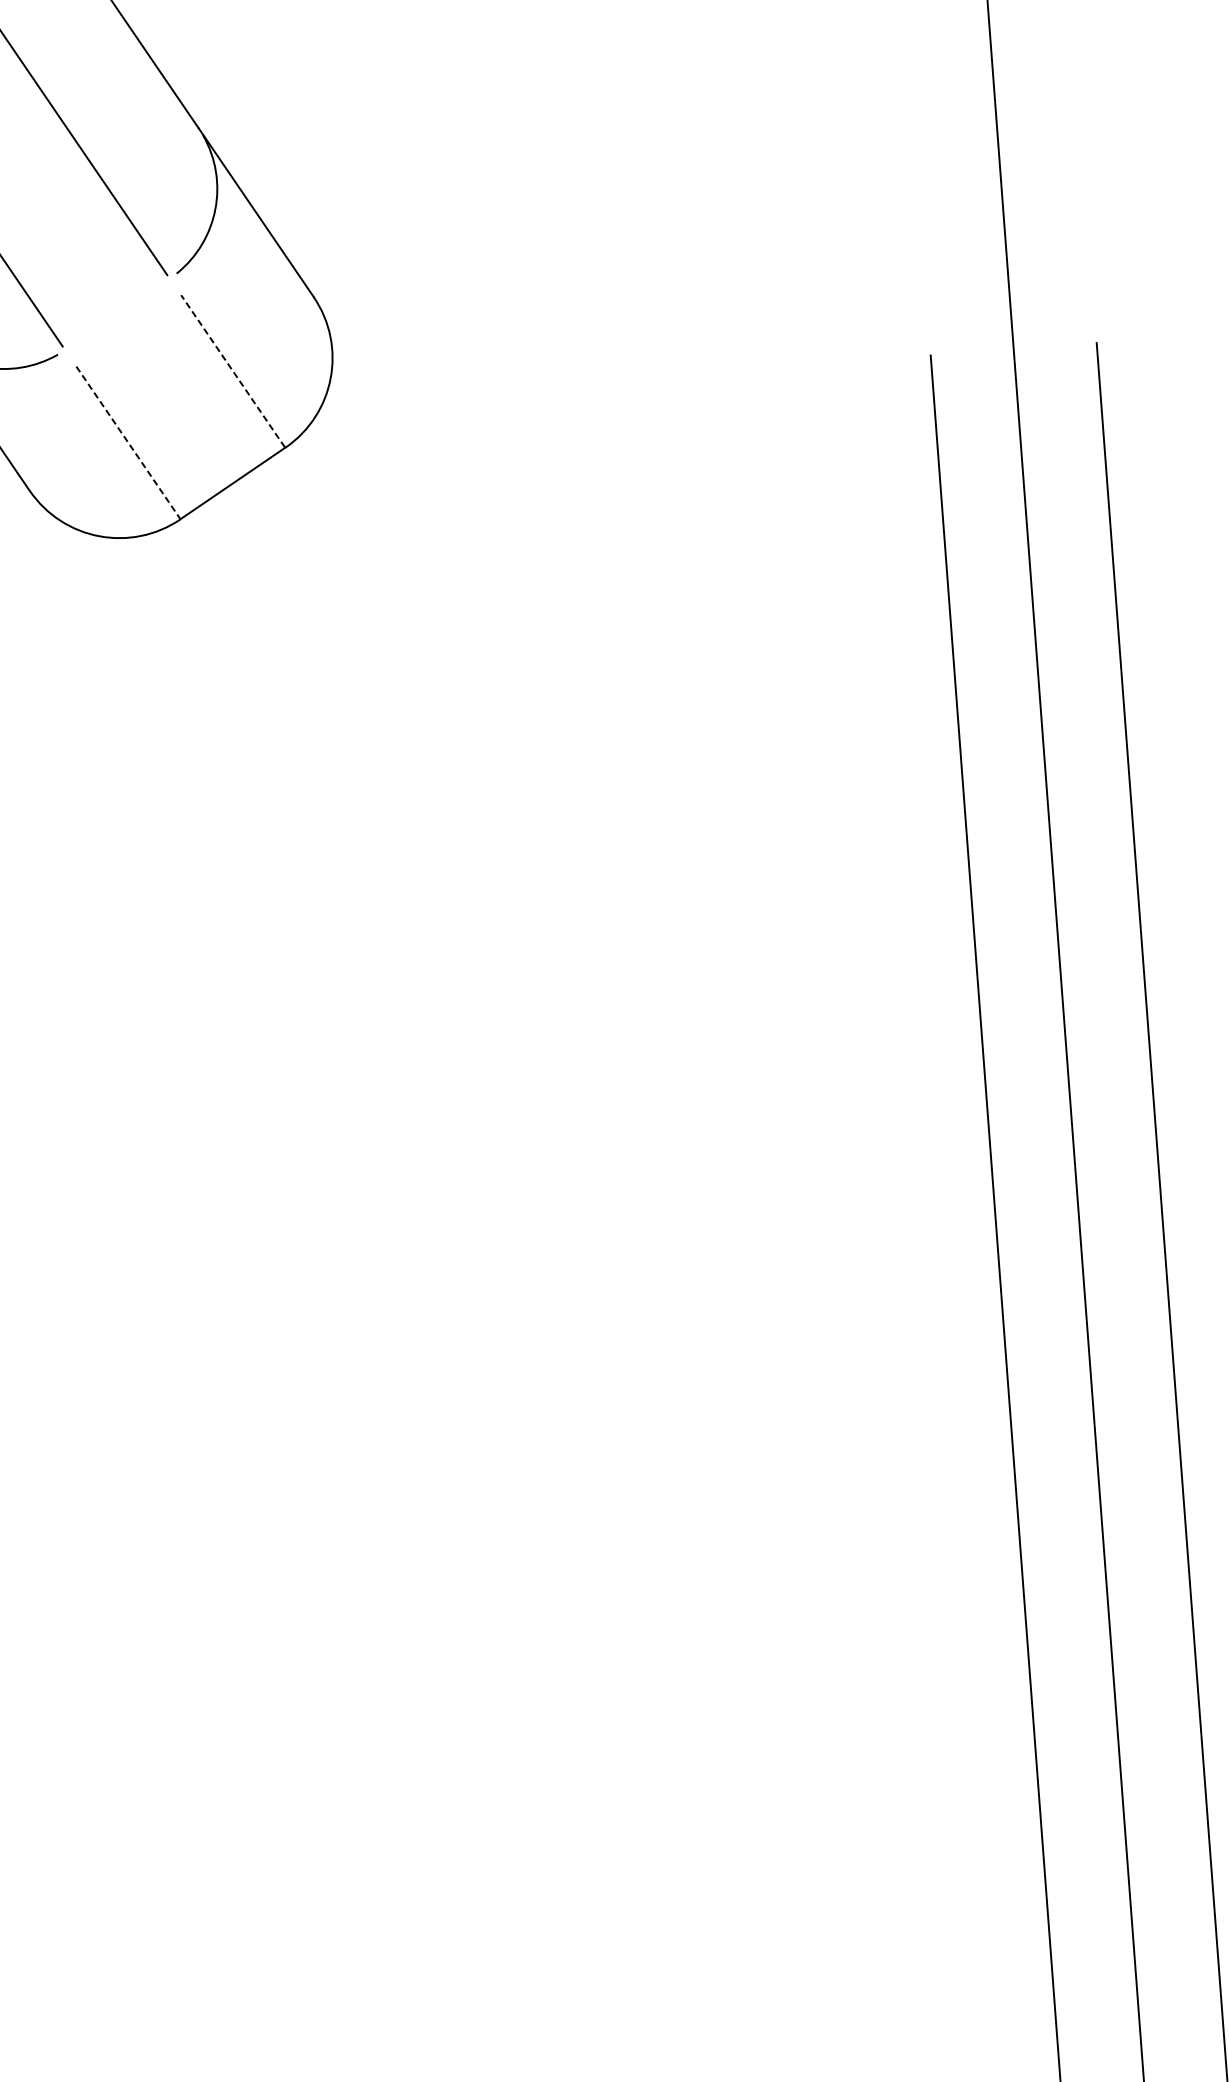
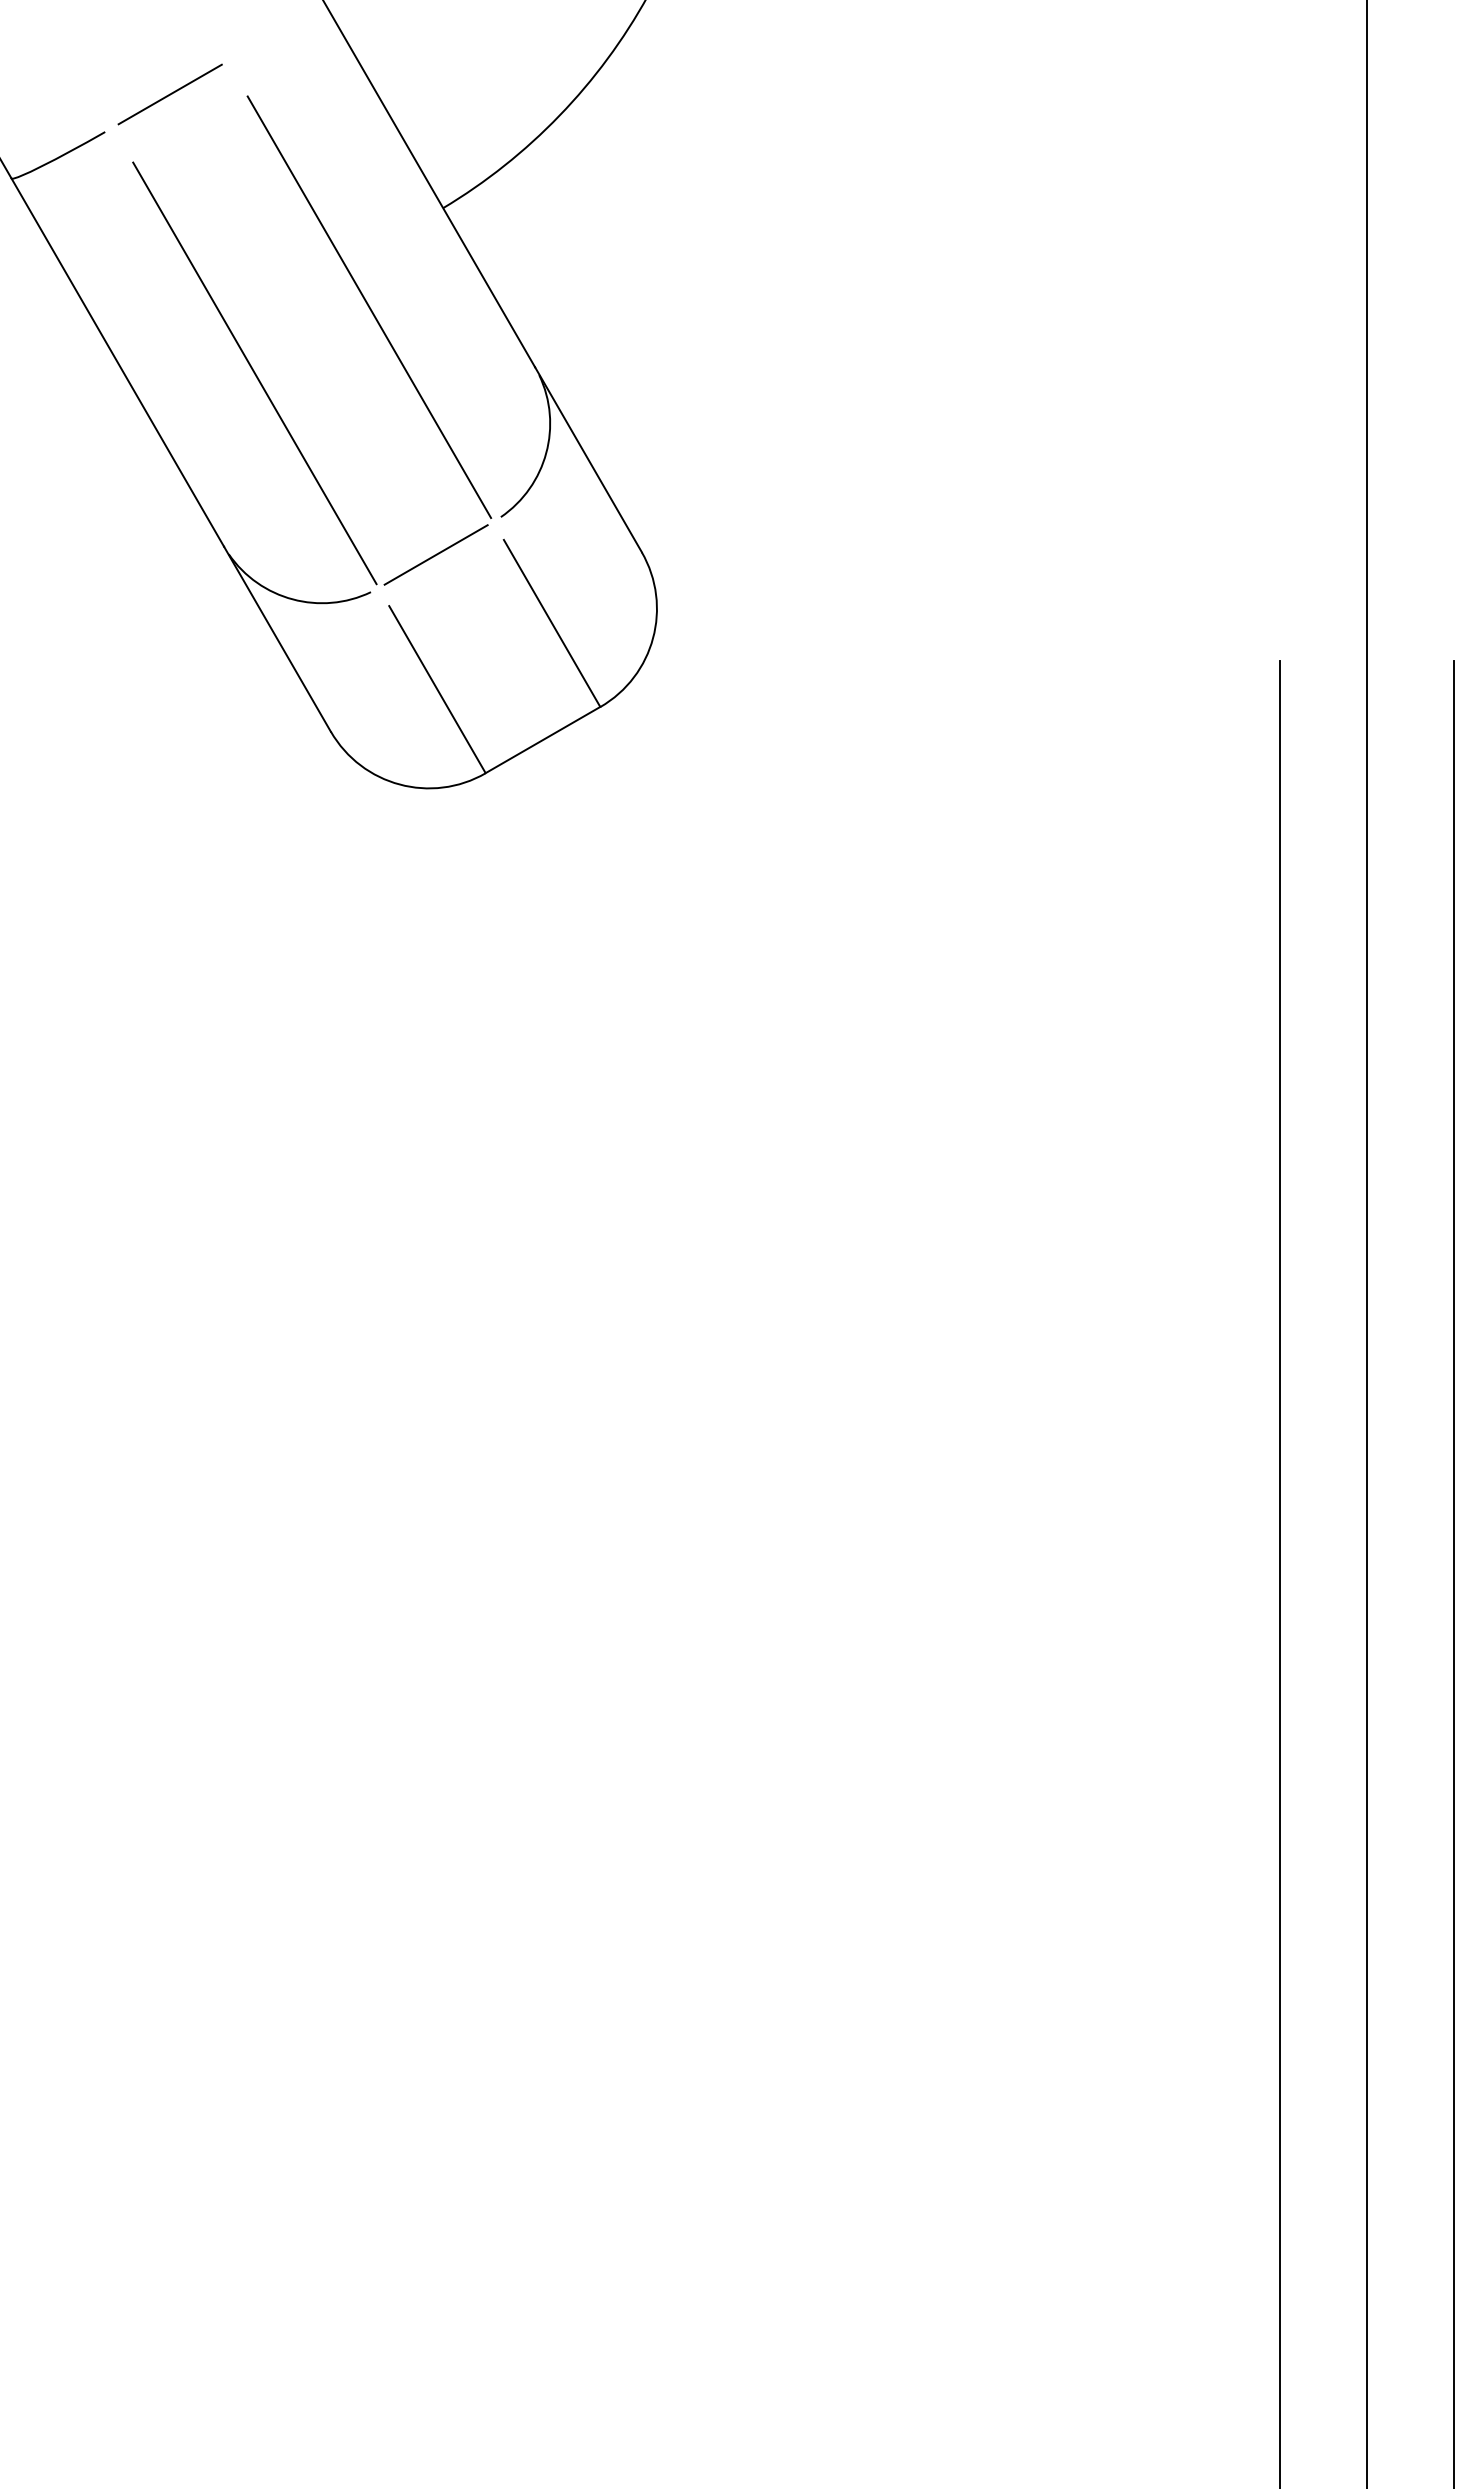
line: (116, 314) -> (435, 554), added
line: (232, 370) -> (551, 622), dashed -> solid
line: (128, 442) -> (437, 689), dashed -> solid

